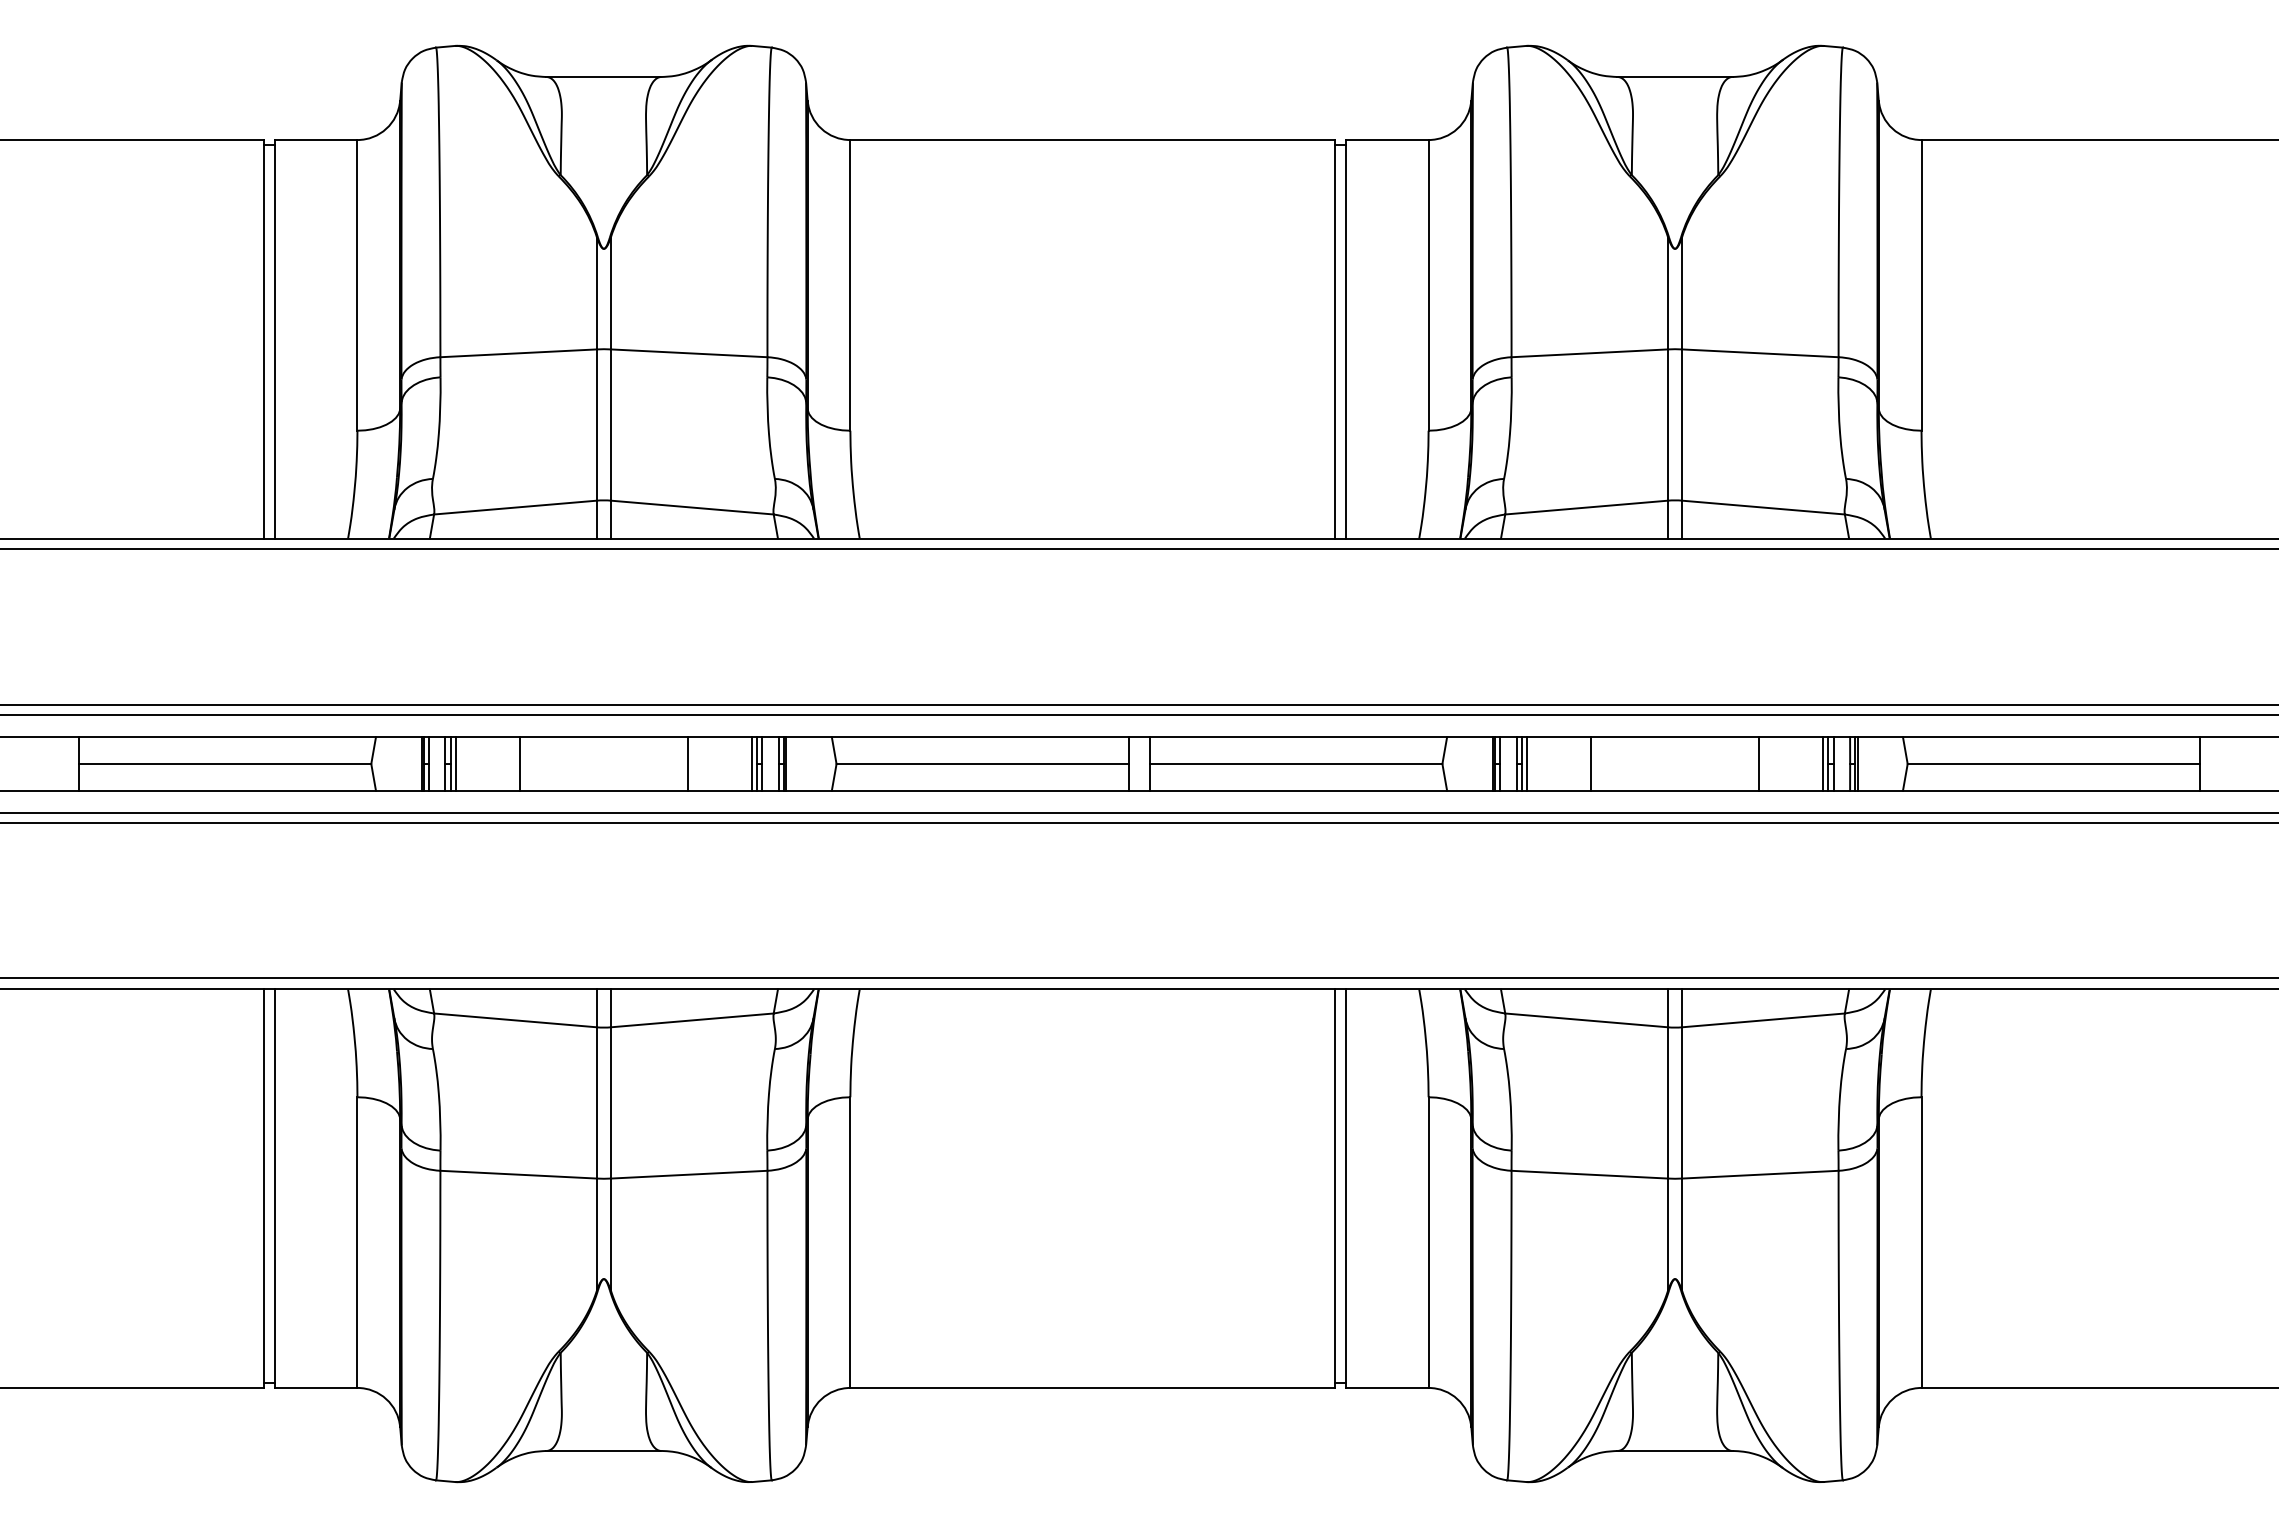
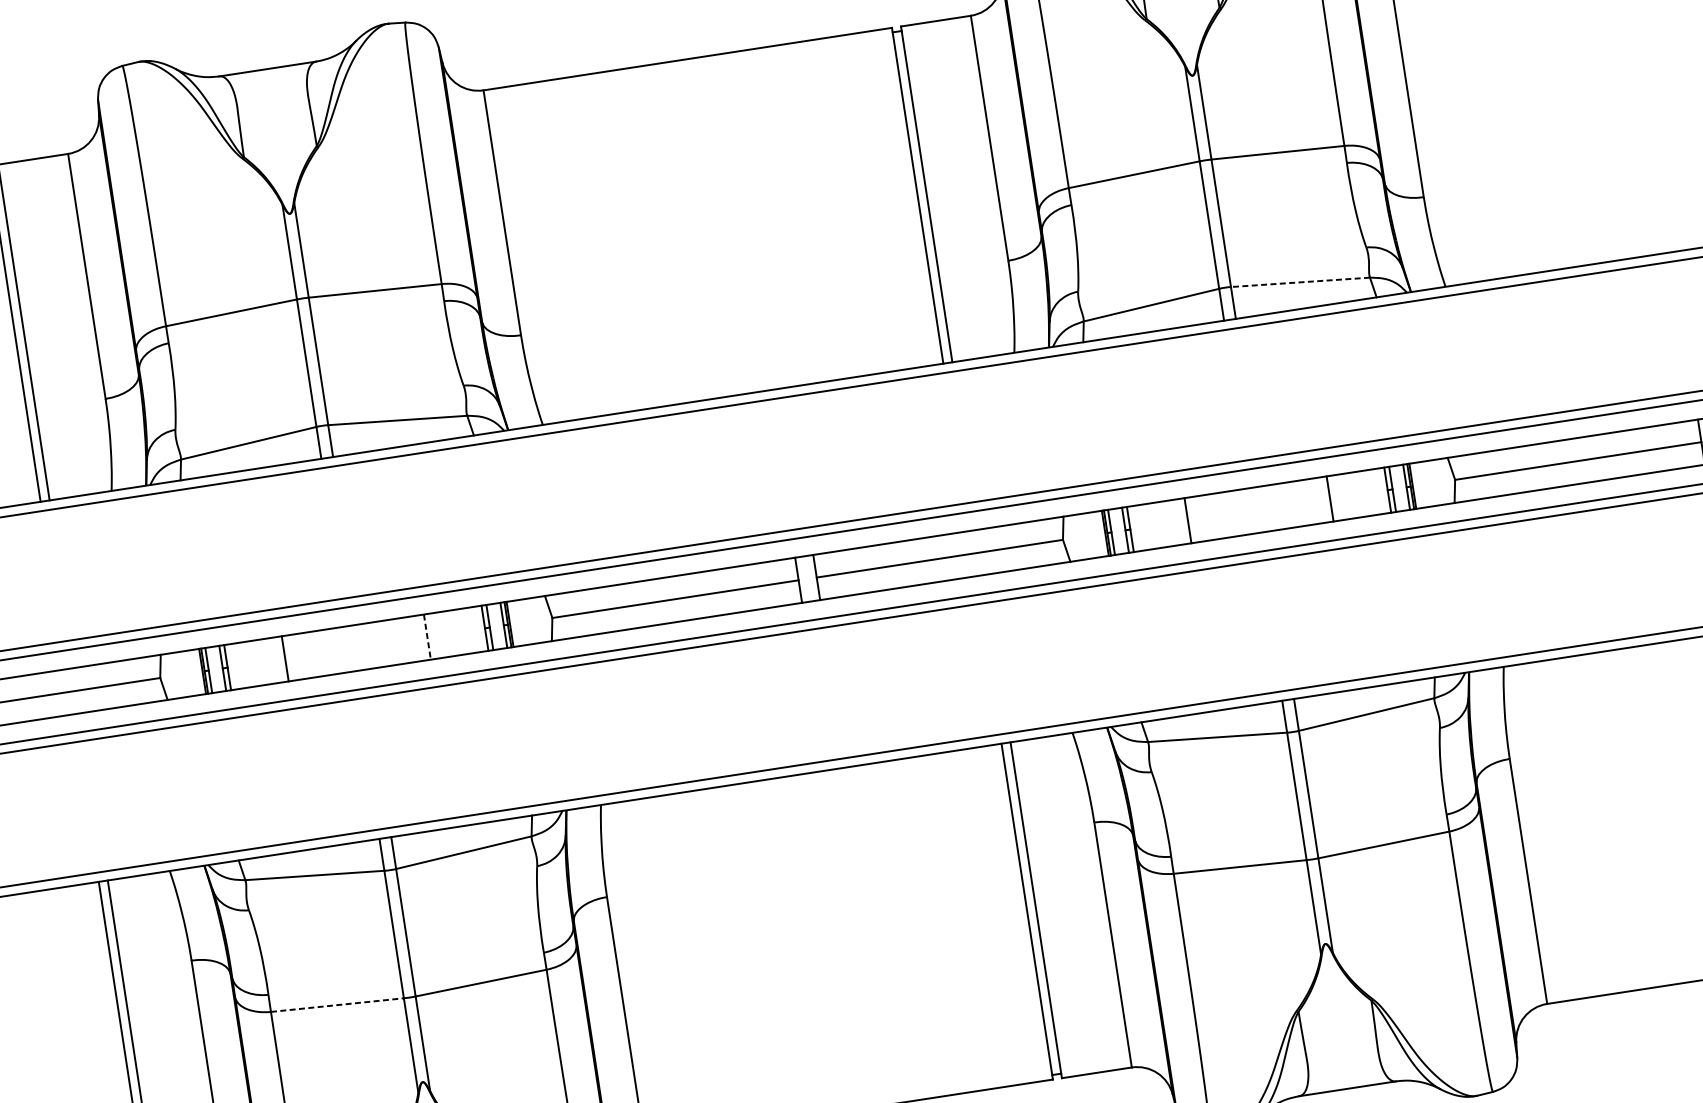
line: (1763, 507) -> (1300, 282), solid -> dashed
line: (456, 763) -> (232, 666), removed
line: (688, 763) -> (427, 636), solid -> dashed
line: (751, 763) -> (480, 628), removed
line: (1527, 763) -> (1134, 528), removed
line: (1823, 763) -> (1384, 490), removed
line: (519, 1174) -> (338, 1004), solid -> dashed

